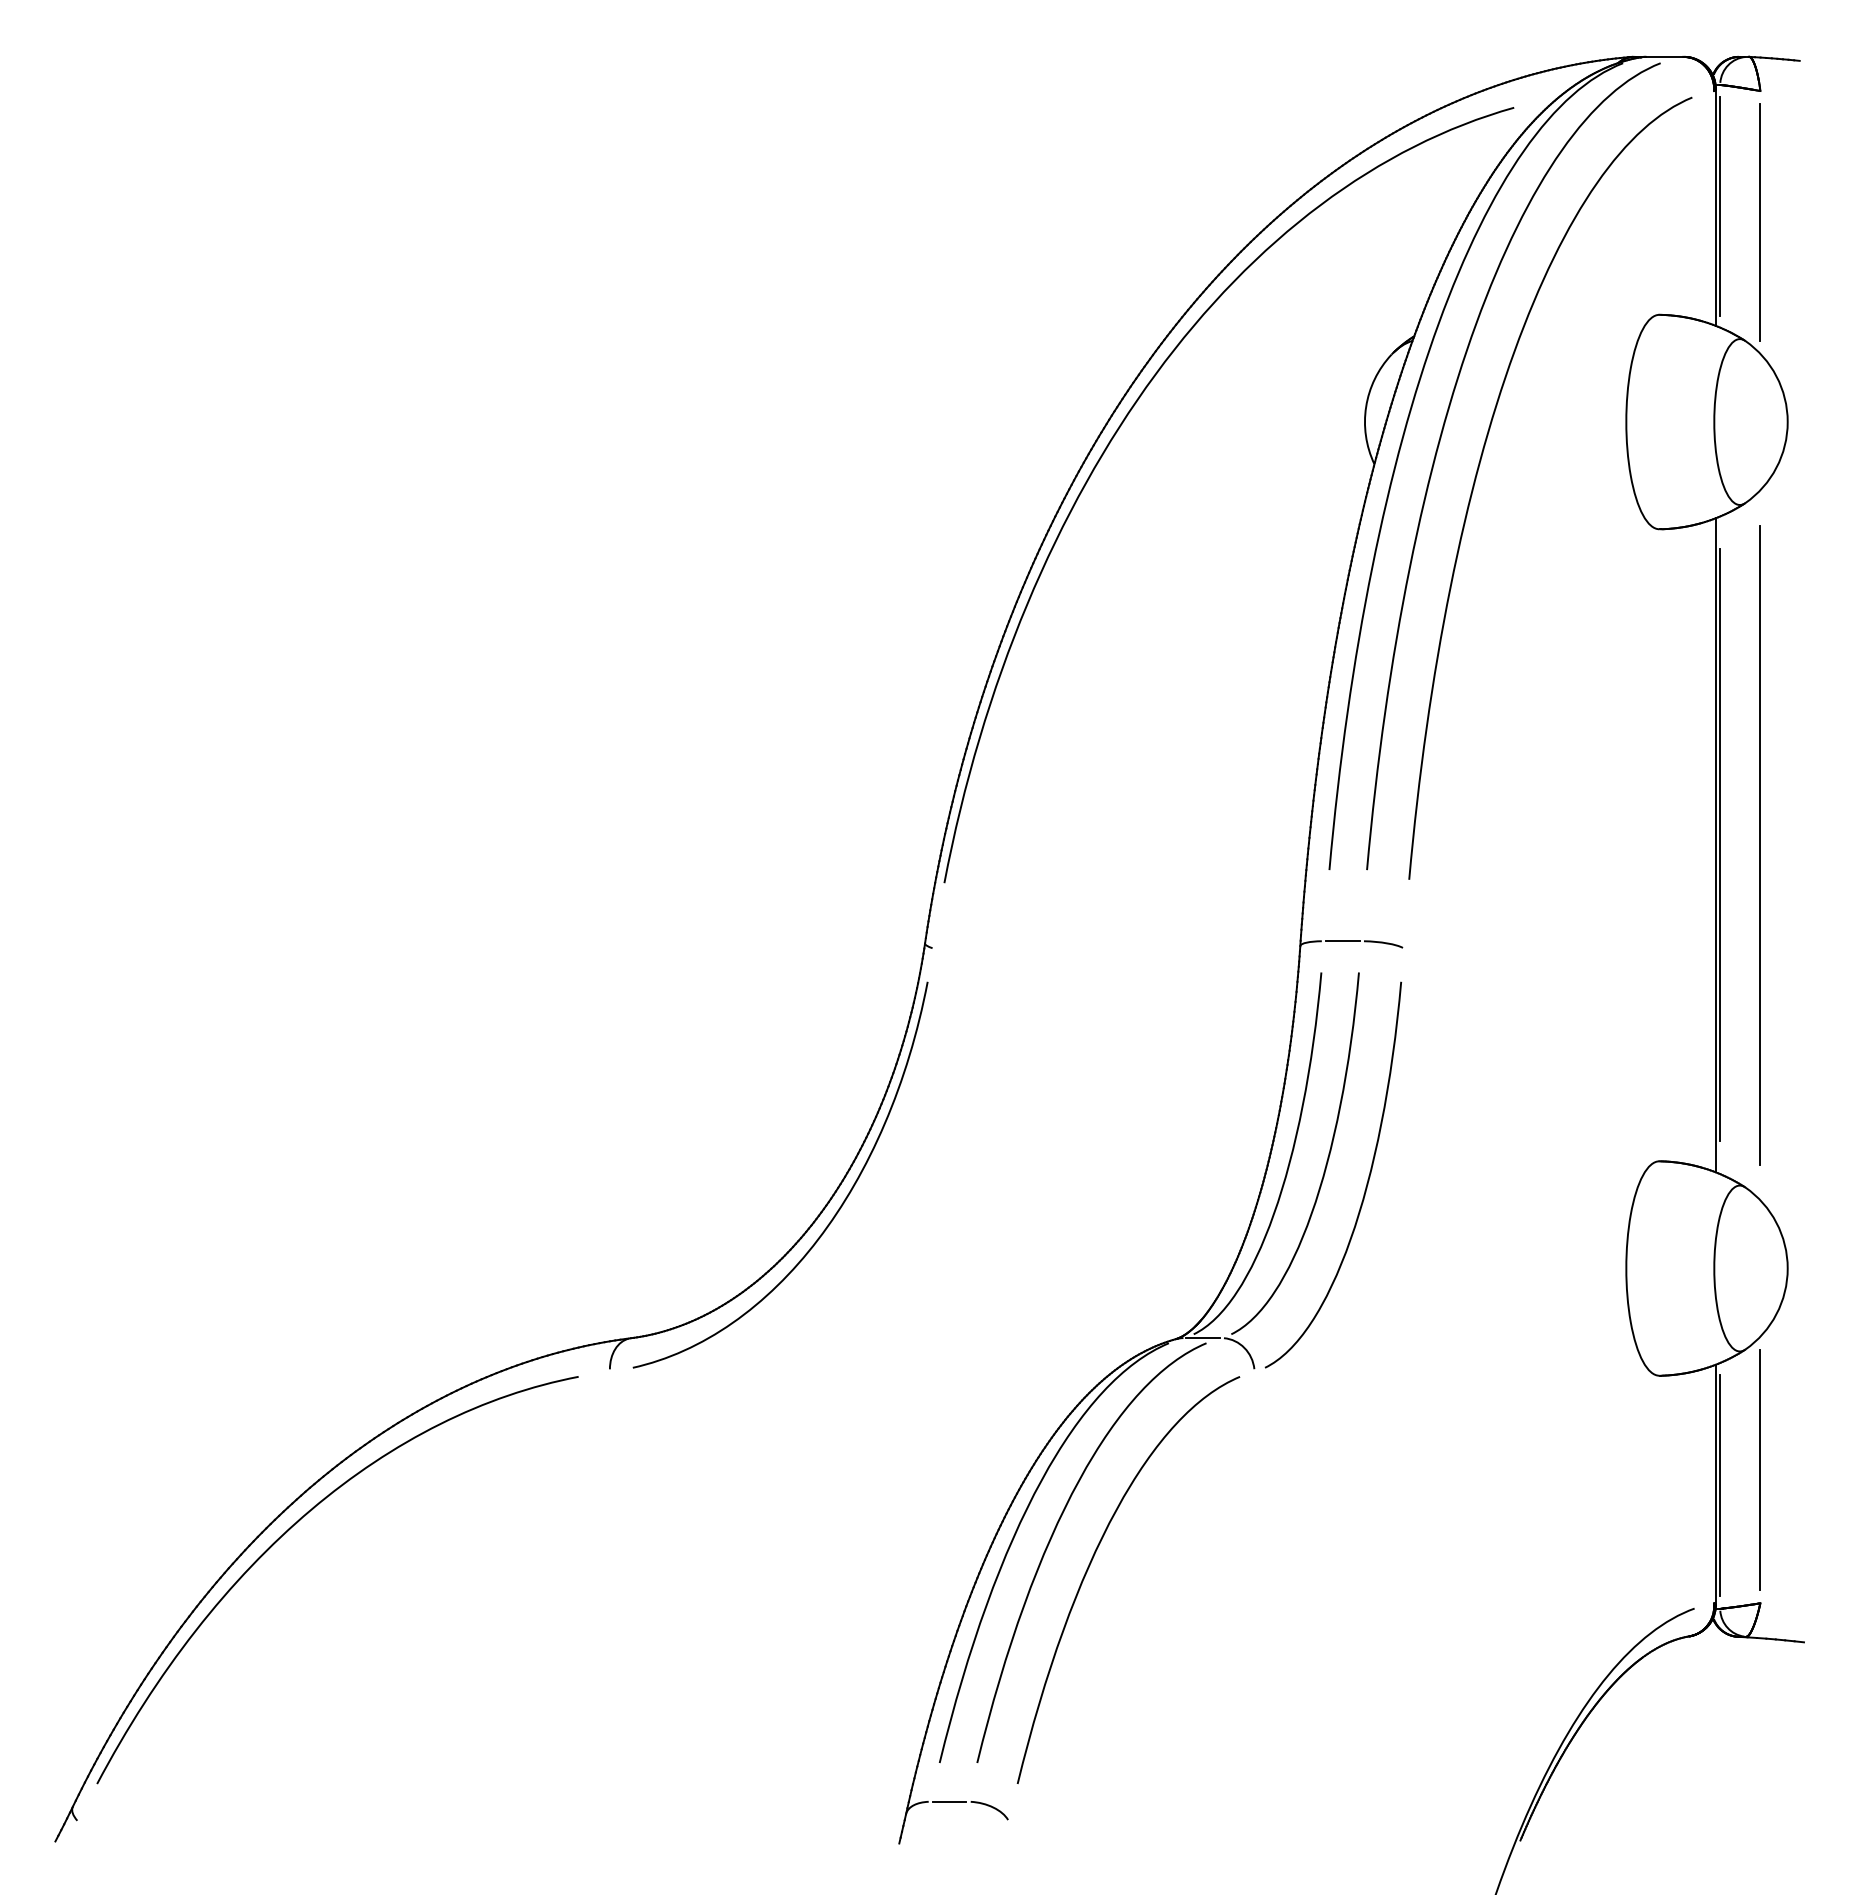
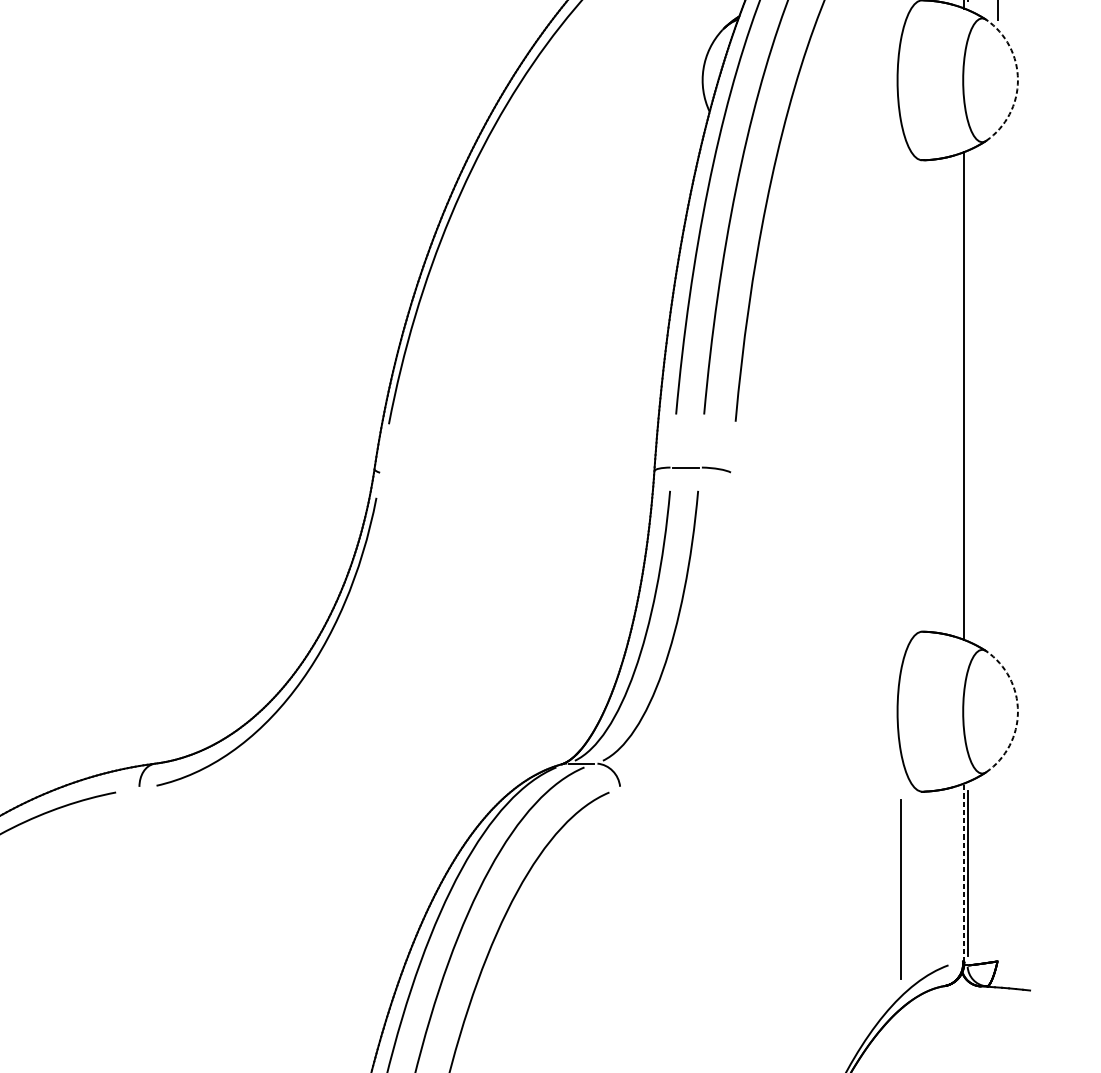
arc: (1787, 422) -> (1017, 80), solid -> dashed
line: (1760, 844) -> (997, 395), removed
line: (1720, 845) -> (967, 396), removed
curve: (1365, 1186) -> (703, 650), removed
arc: (1787, 1268) -> (1017, 711), solid -> dashed
line: (1759, 1469) -> (899, 889), moved
line: (1715, 1484) -> (964, 872), solid -> dashed

